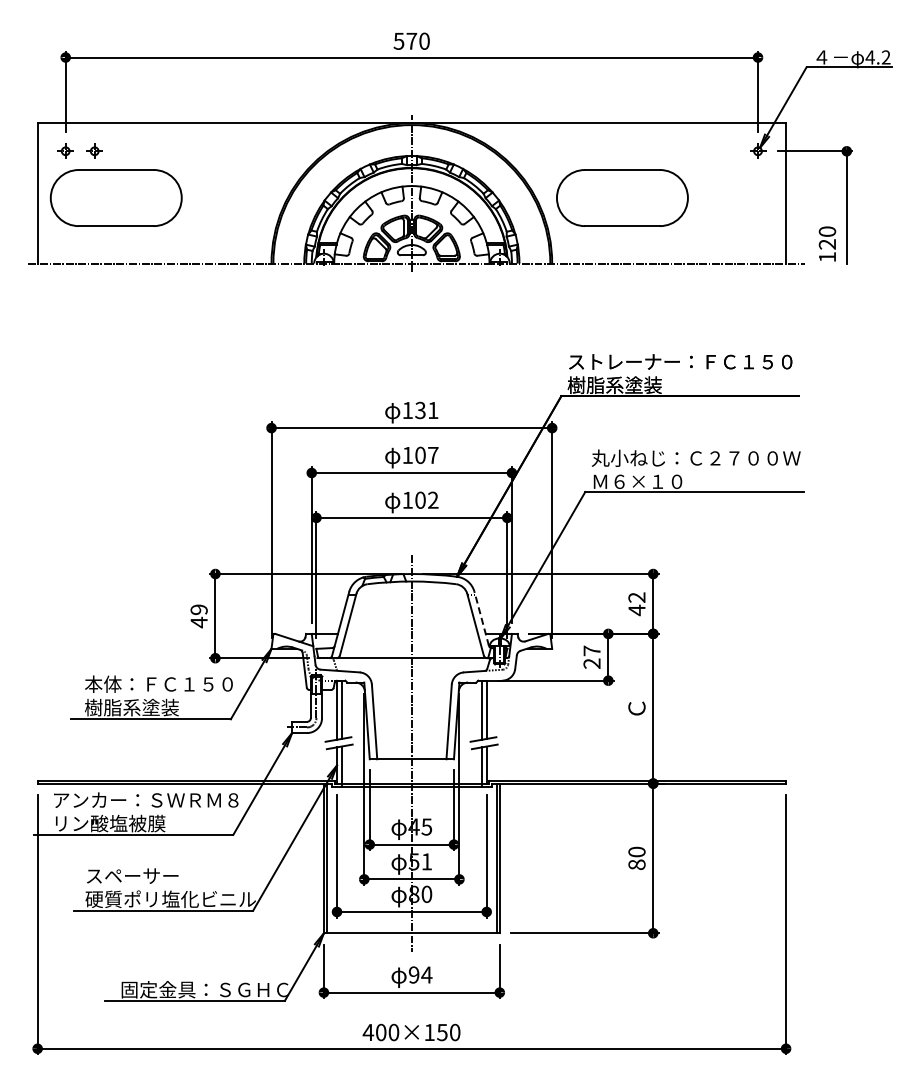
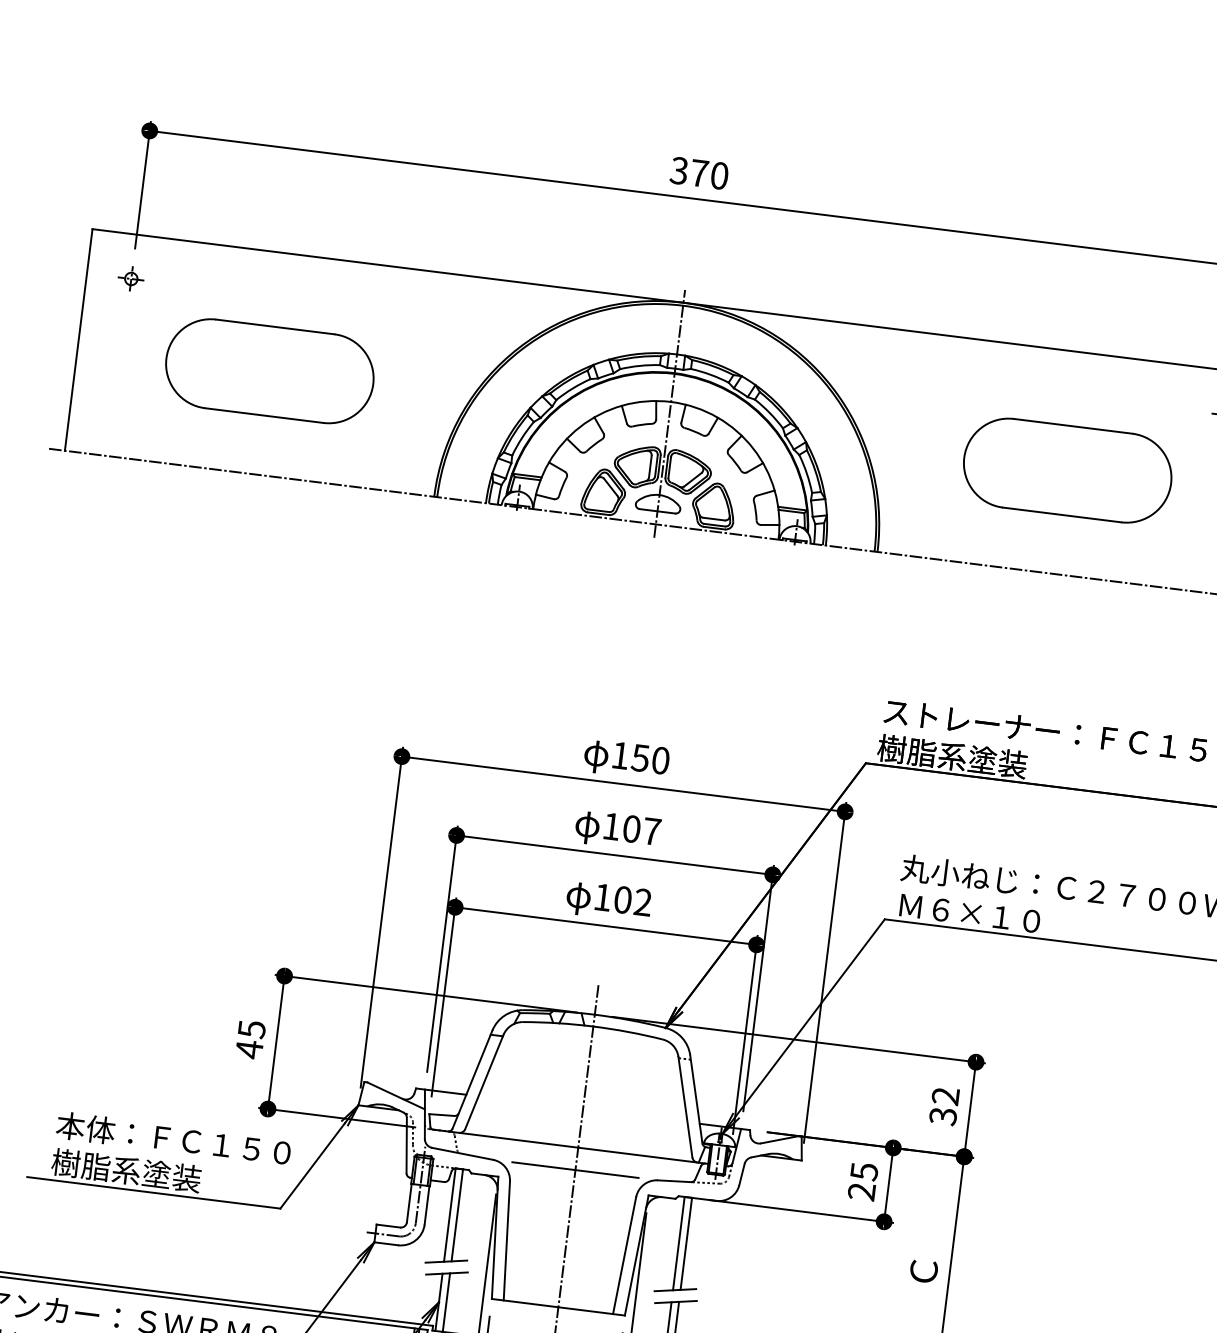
text: (399, 40) -> (680, 169), 570 -> 370
part: (94, 150) -> (176, 283), removed
part: (115, 197) -> (268, 370), moved
part: (622, 197) -> (1067, 469), moved
text: (426, 410) -> (650, 759), 131 -> 150
text: (198, 609) -> (250, 1028), 49 -> 45
text: (636, 610) -> (942, 1116), 42 -> 32
line: (481, 618) -> (696, 1098), dashed -> solid
text: (591, 650) -> (863, 1170), 27 -> 25
line: (411, 672) -> (574, 1170), added

